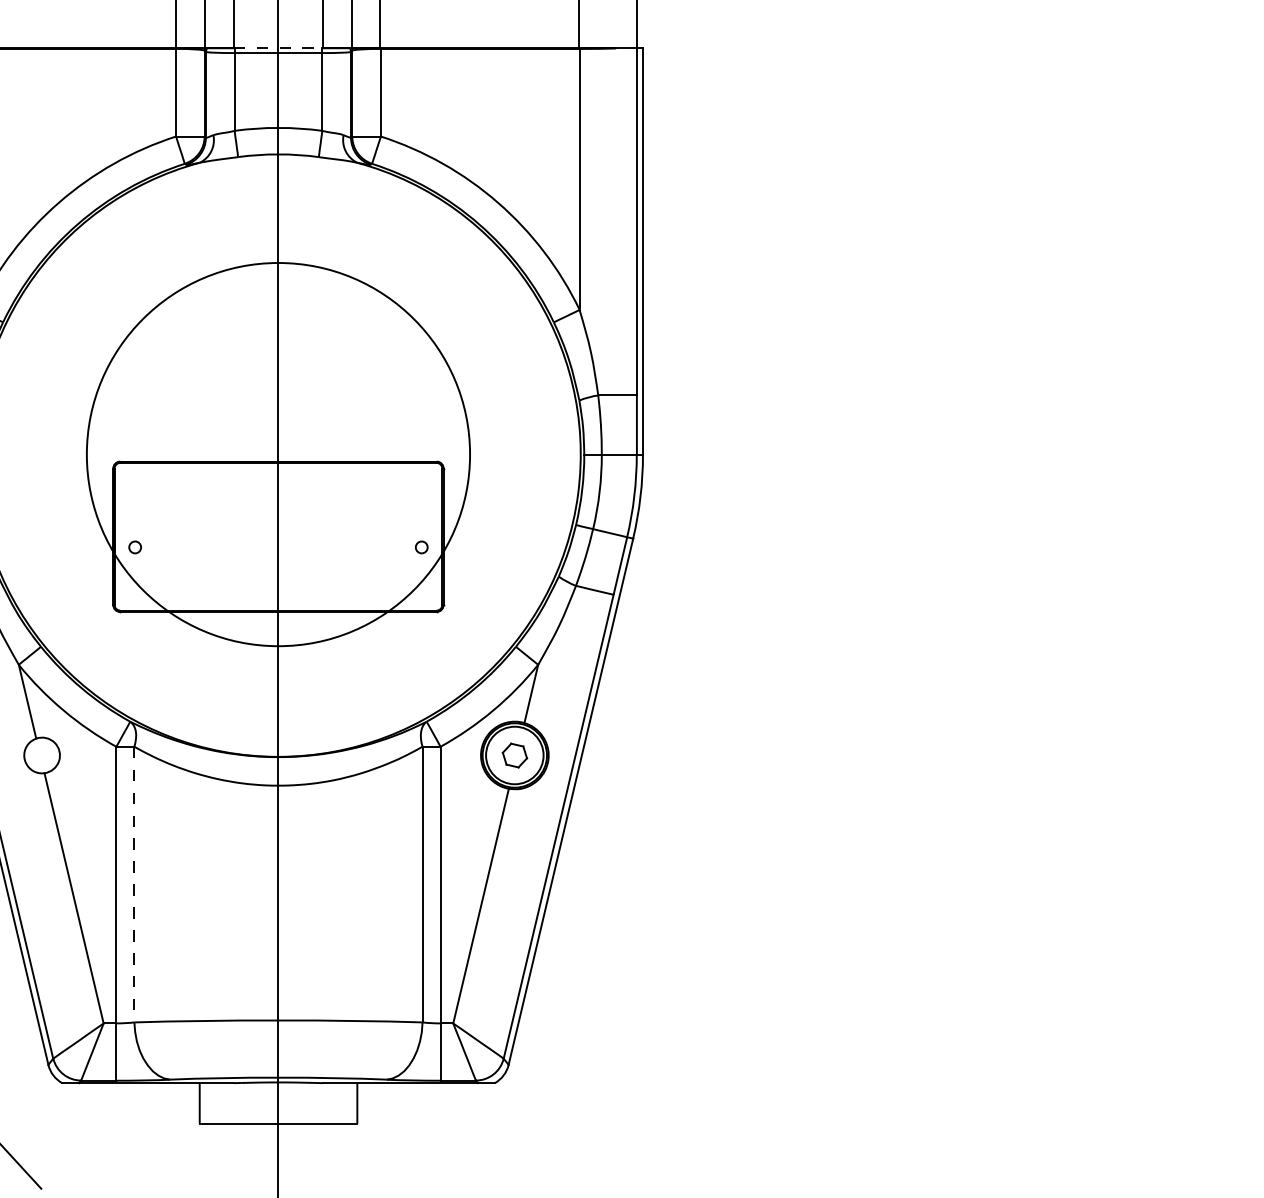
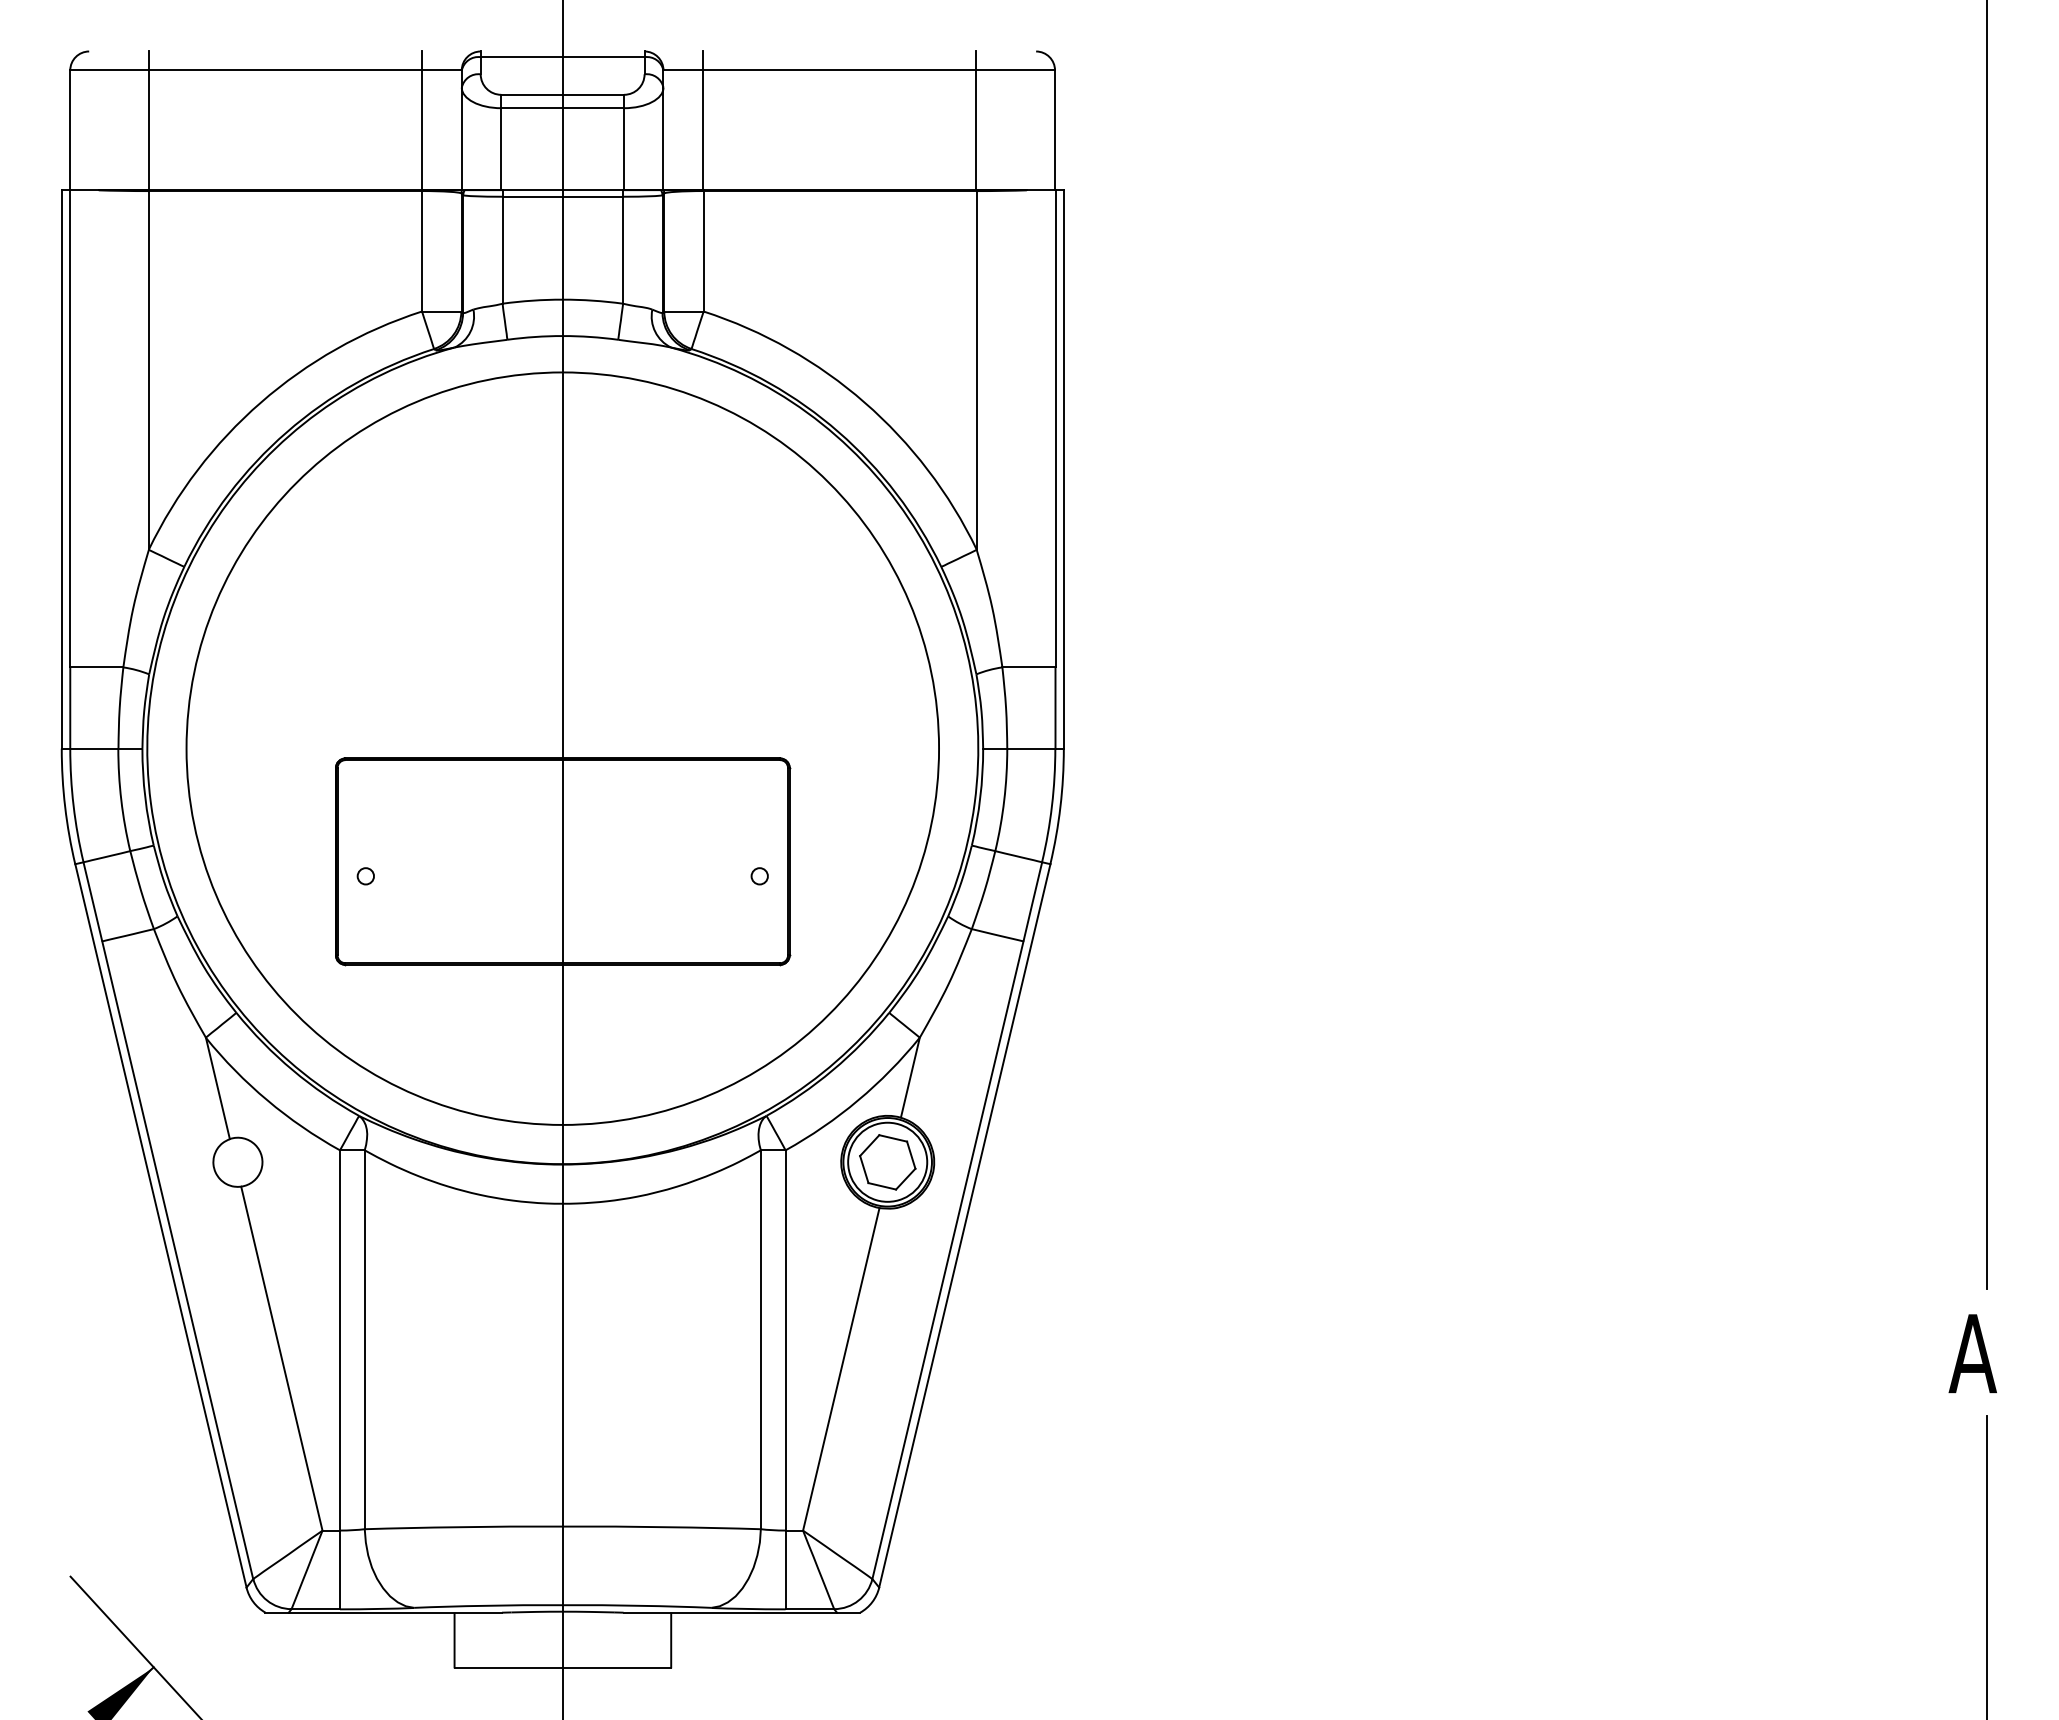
line: (278, 48) -> (563, 190), dashed -> solid
circle: (278, 454) -> (562, 748), size x1.43
part: (514, 755) -> (887, 1162), size x1.67
line: (134, 885) -> (364, 1340), dashed -> solid

